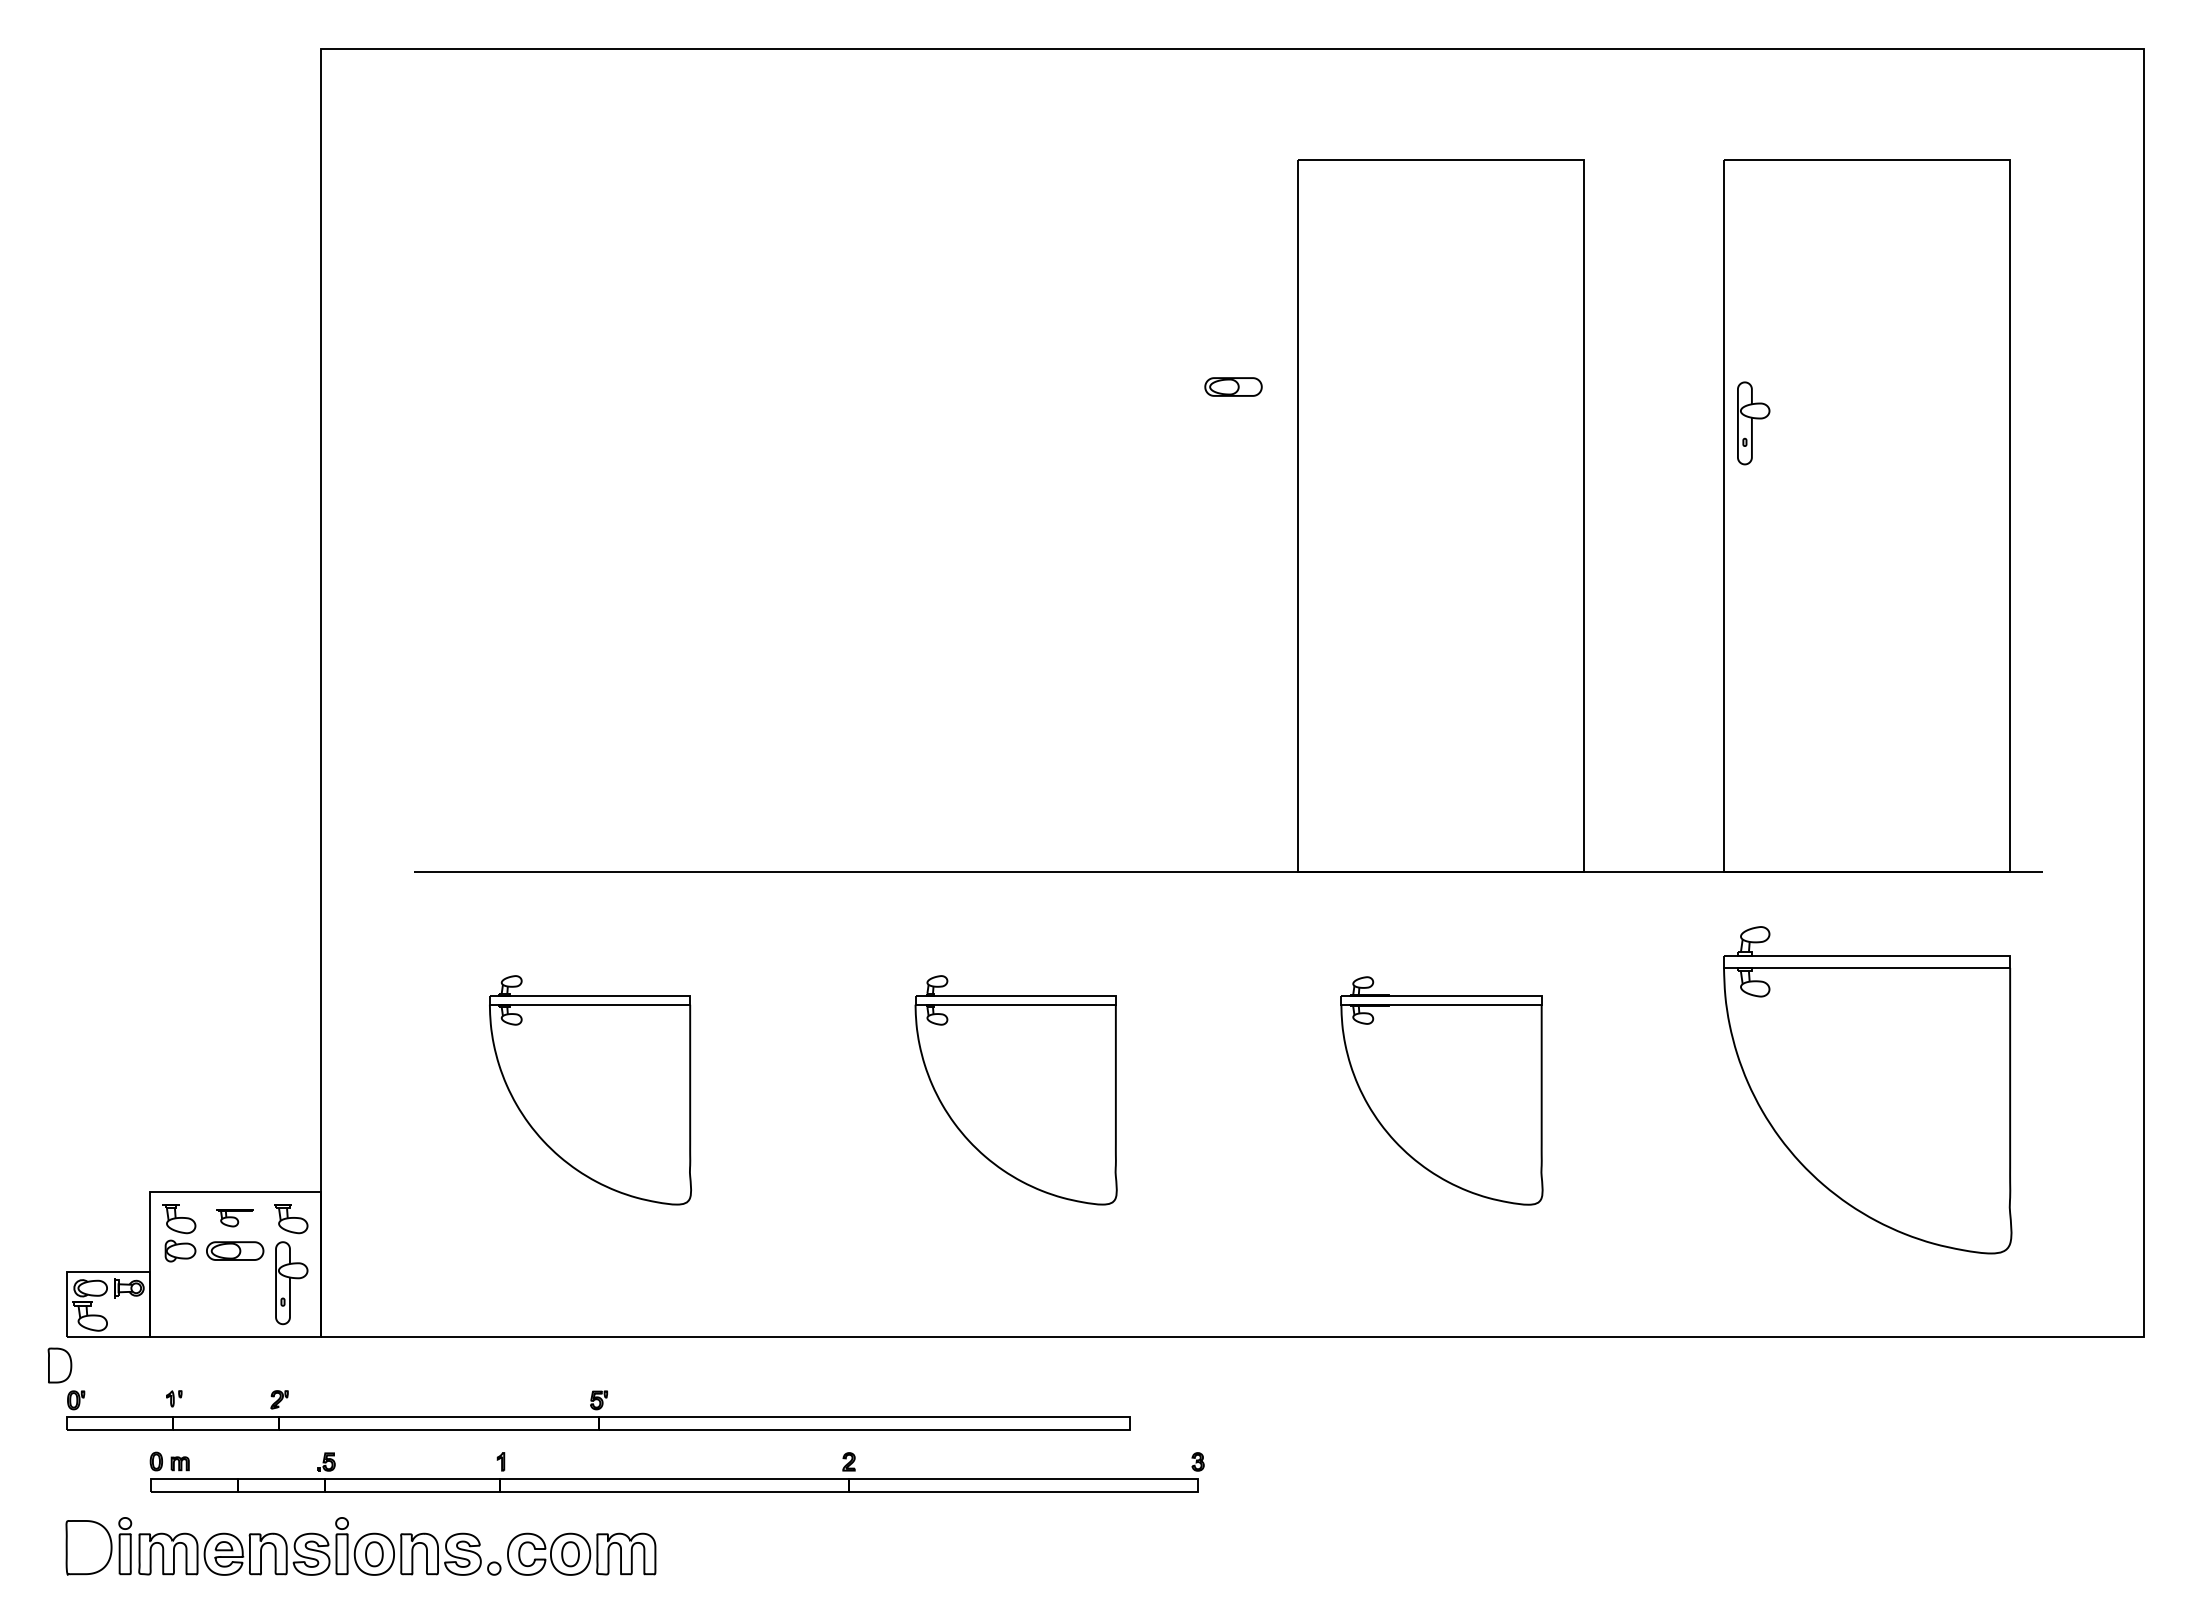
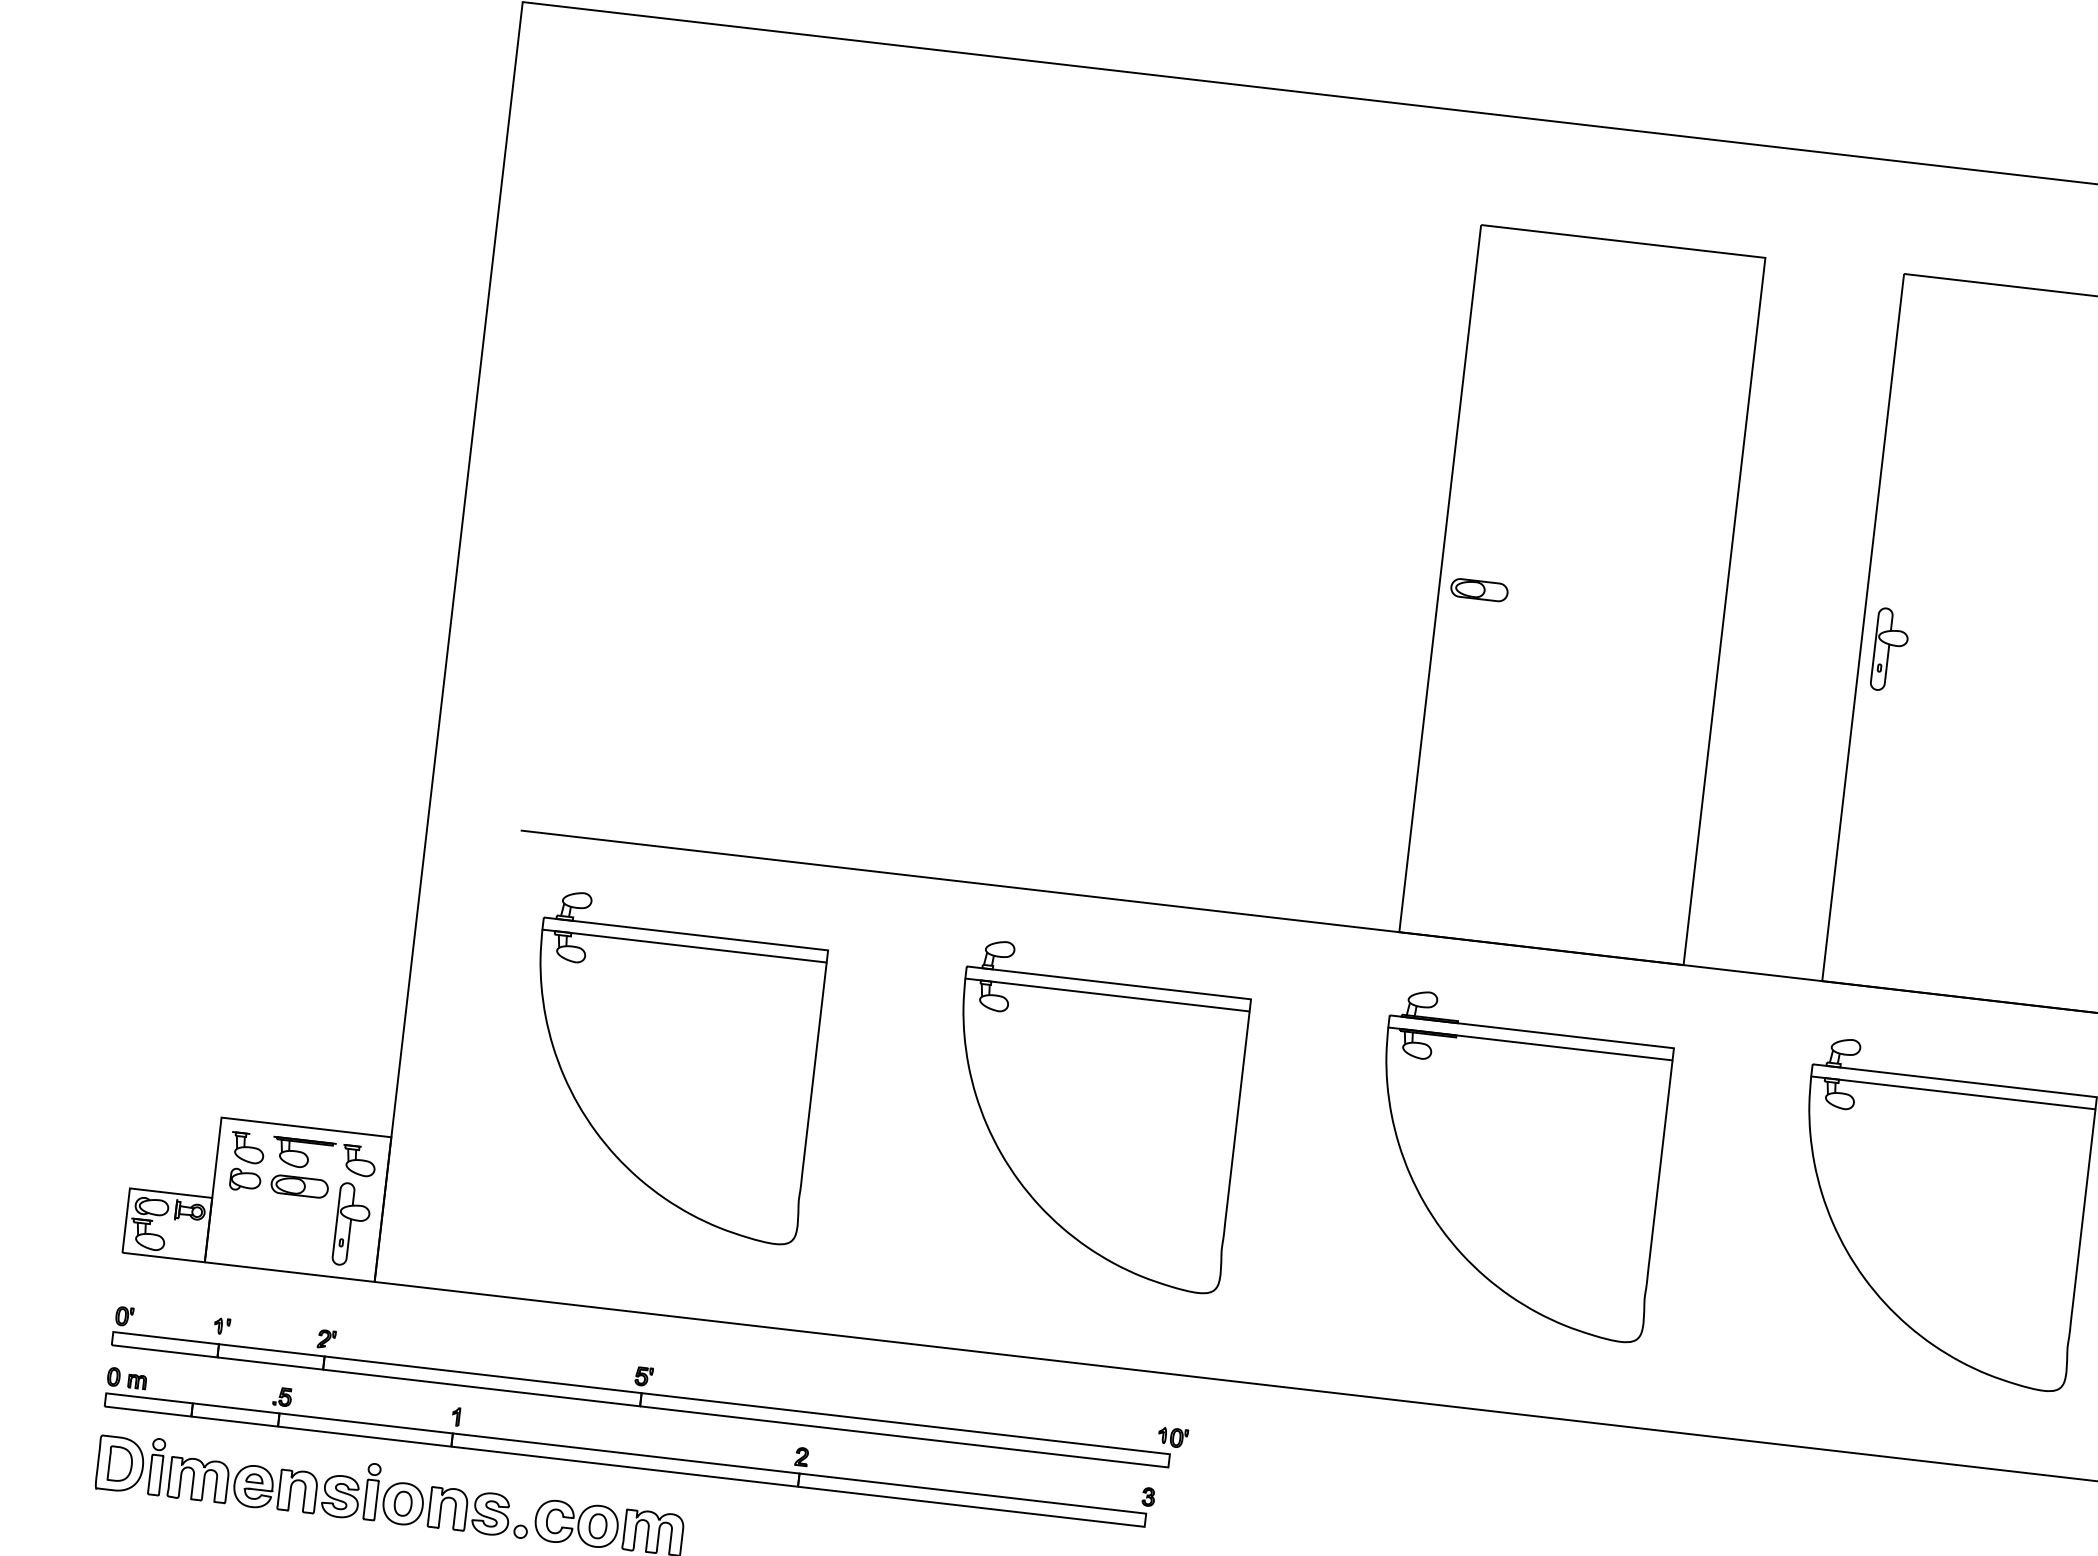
part: (1233, 386) -> (1479, 589), moved
part: (1753, 423) -> (1890, 650), moved
part: (590, 1090) -> (671, 1067), size x1.43
part: (1015, 1090) -> (1093, 1116), size x1.43
part: (1441, 1090) -> (1516, 1165), size x1.43
part: (234, 1218) -> (302, 1154), size x1.67
part: (59, 1365) -> (119, 1464), moved
part: (1131, 1399) -> (1173, 1437), added
part: (676, 1478) -> (628, 1453), moved

